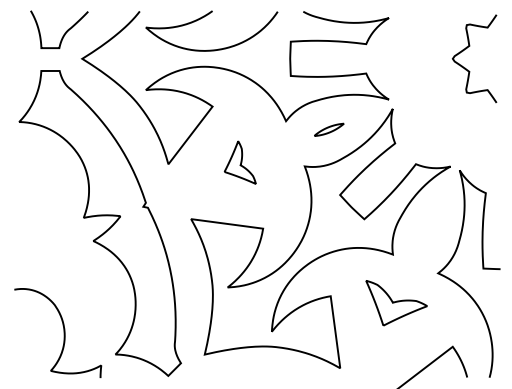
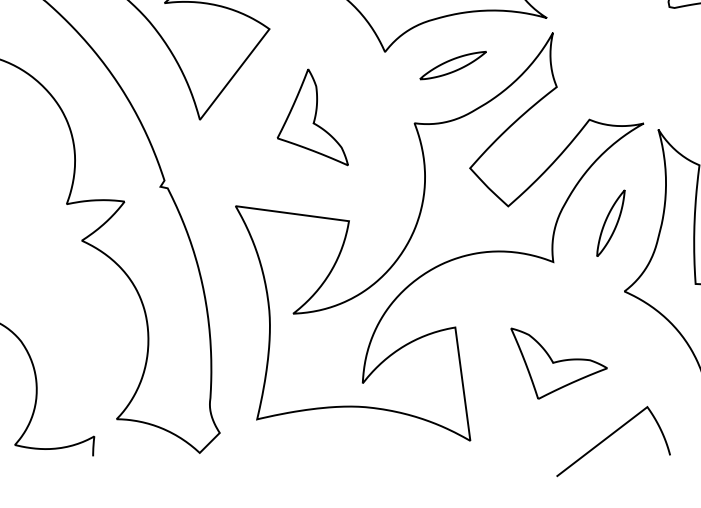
part: (328, 129) -> (451, 65), size x1.43
part: (240, 162) -> (313, 117), size x1.43
part: (429, 229) -> (610, 222), added
part: (396, 303) -> (558, 364), moved

